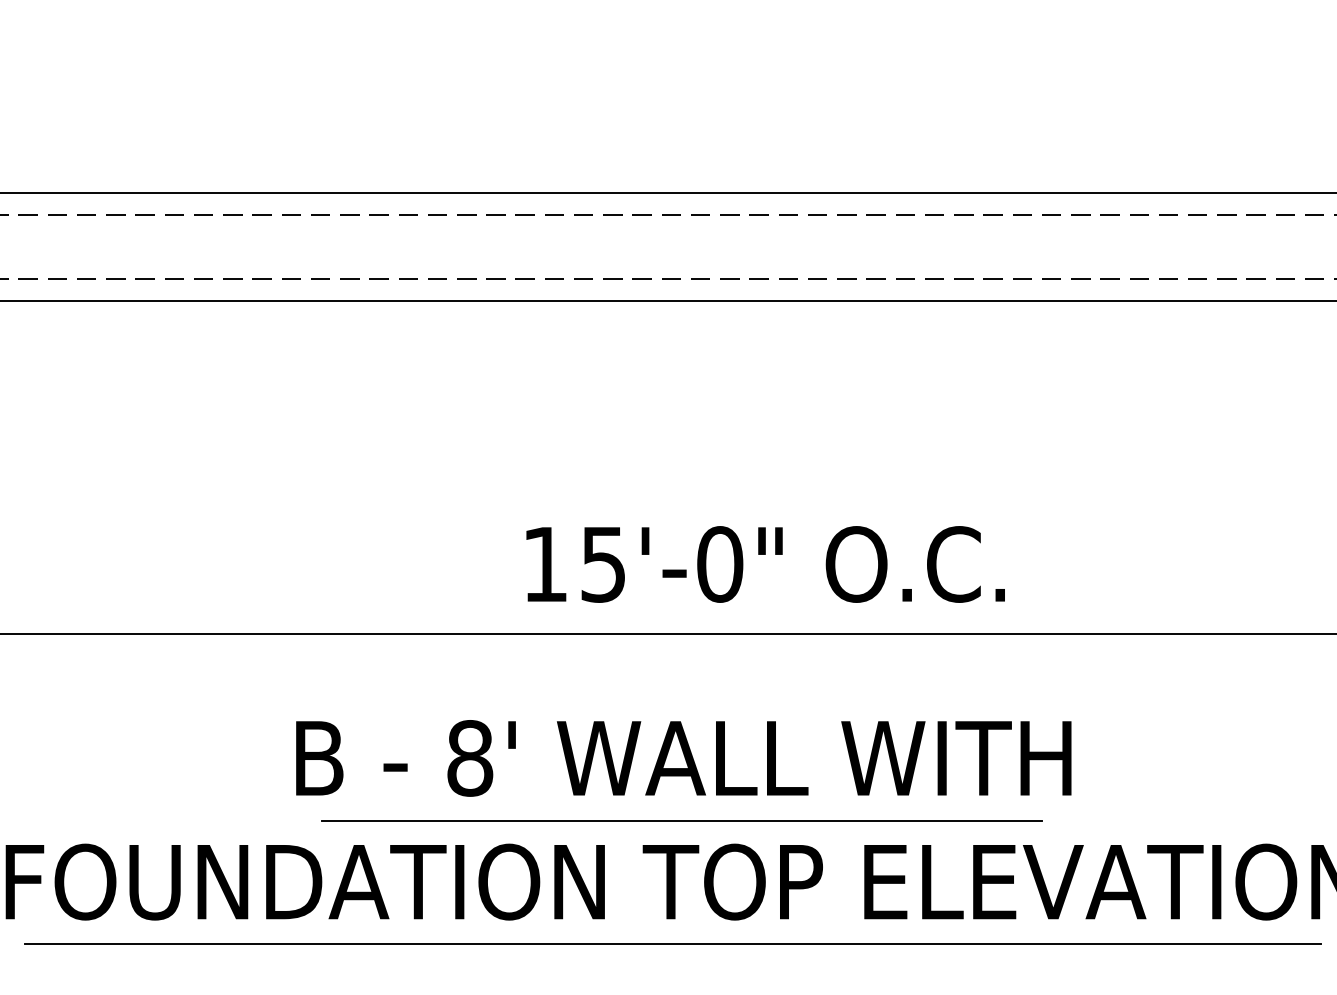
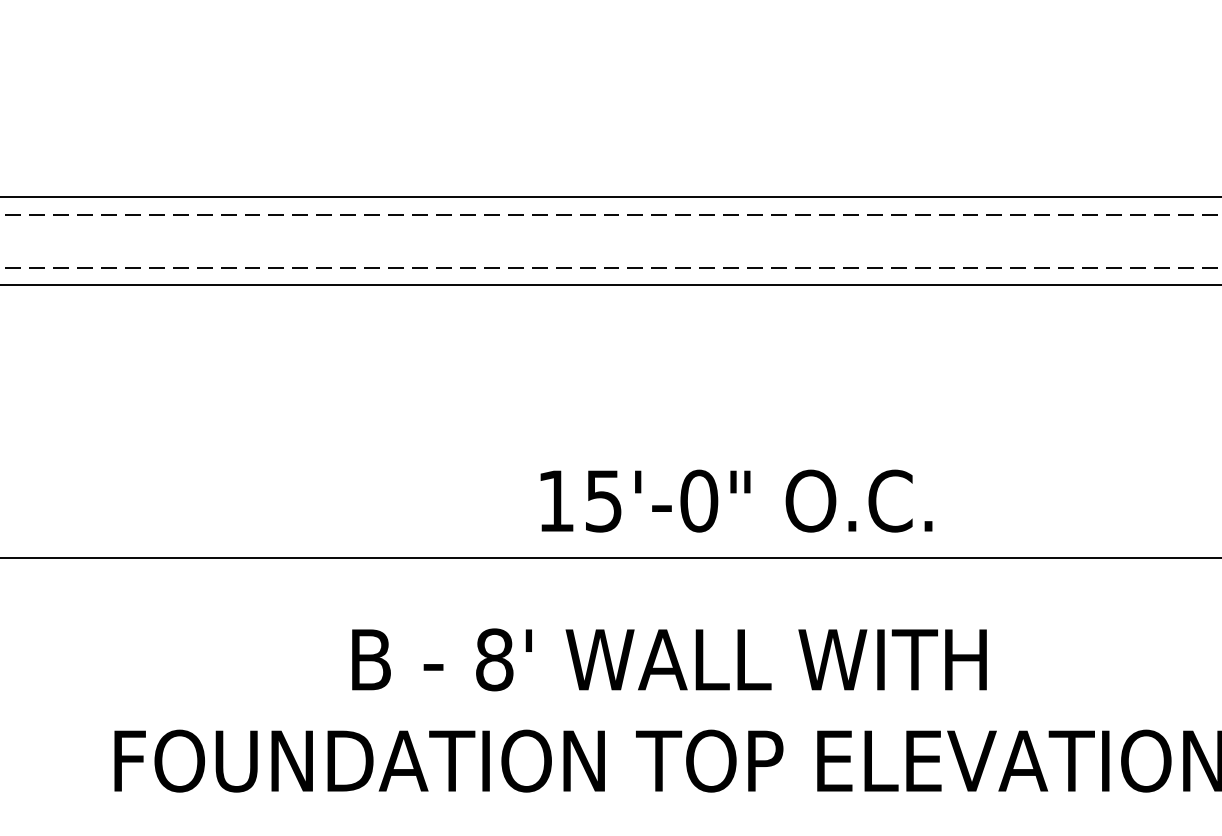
line: (681, 820) -> (667, 710), removed
line: (672, 944) -> (660, 812), removed

